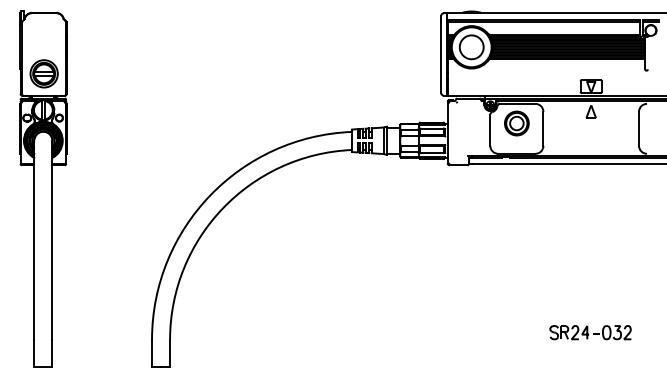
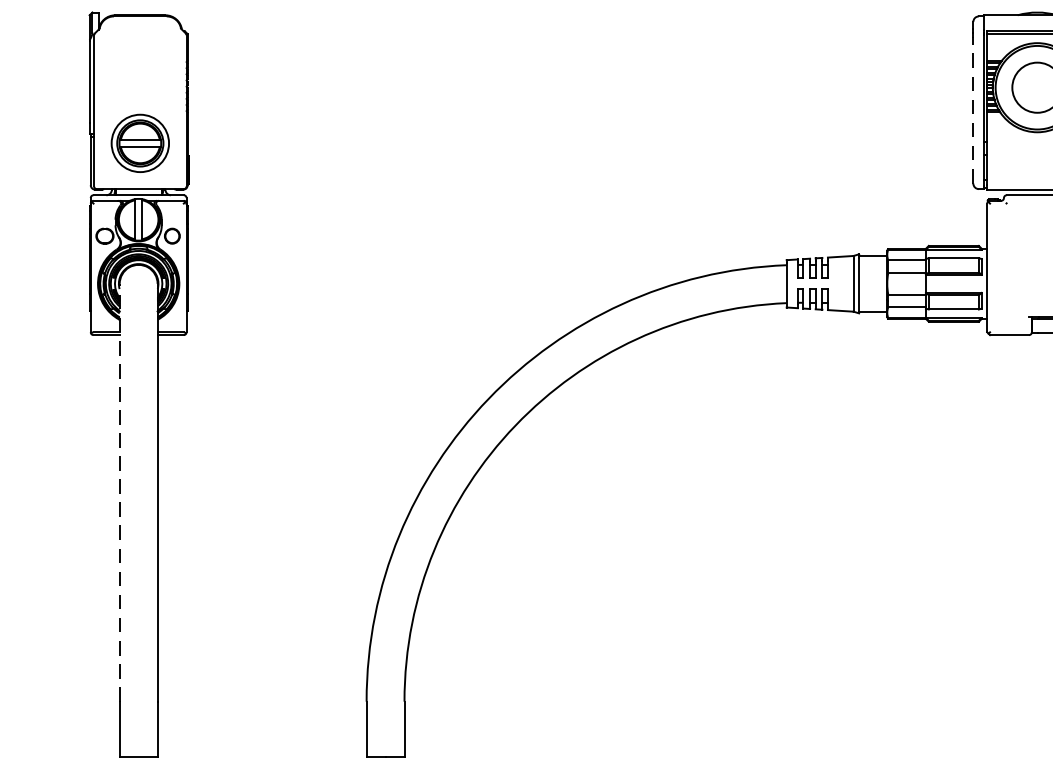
line: (441, 57) -> (973, 109), solid -> dashed
line: (34, 240) -> (120, 493), solid -> dashed

